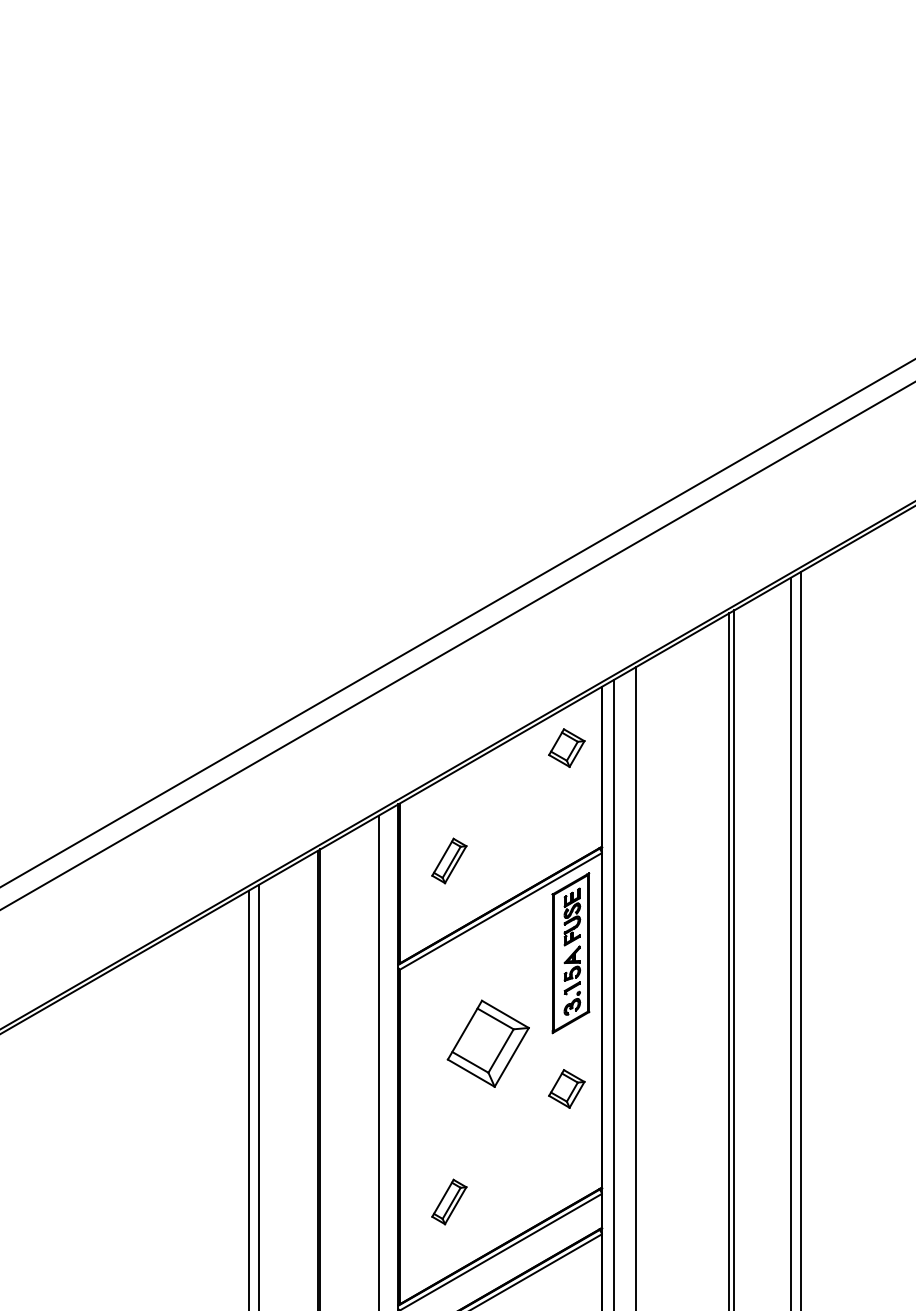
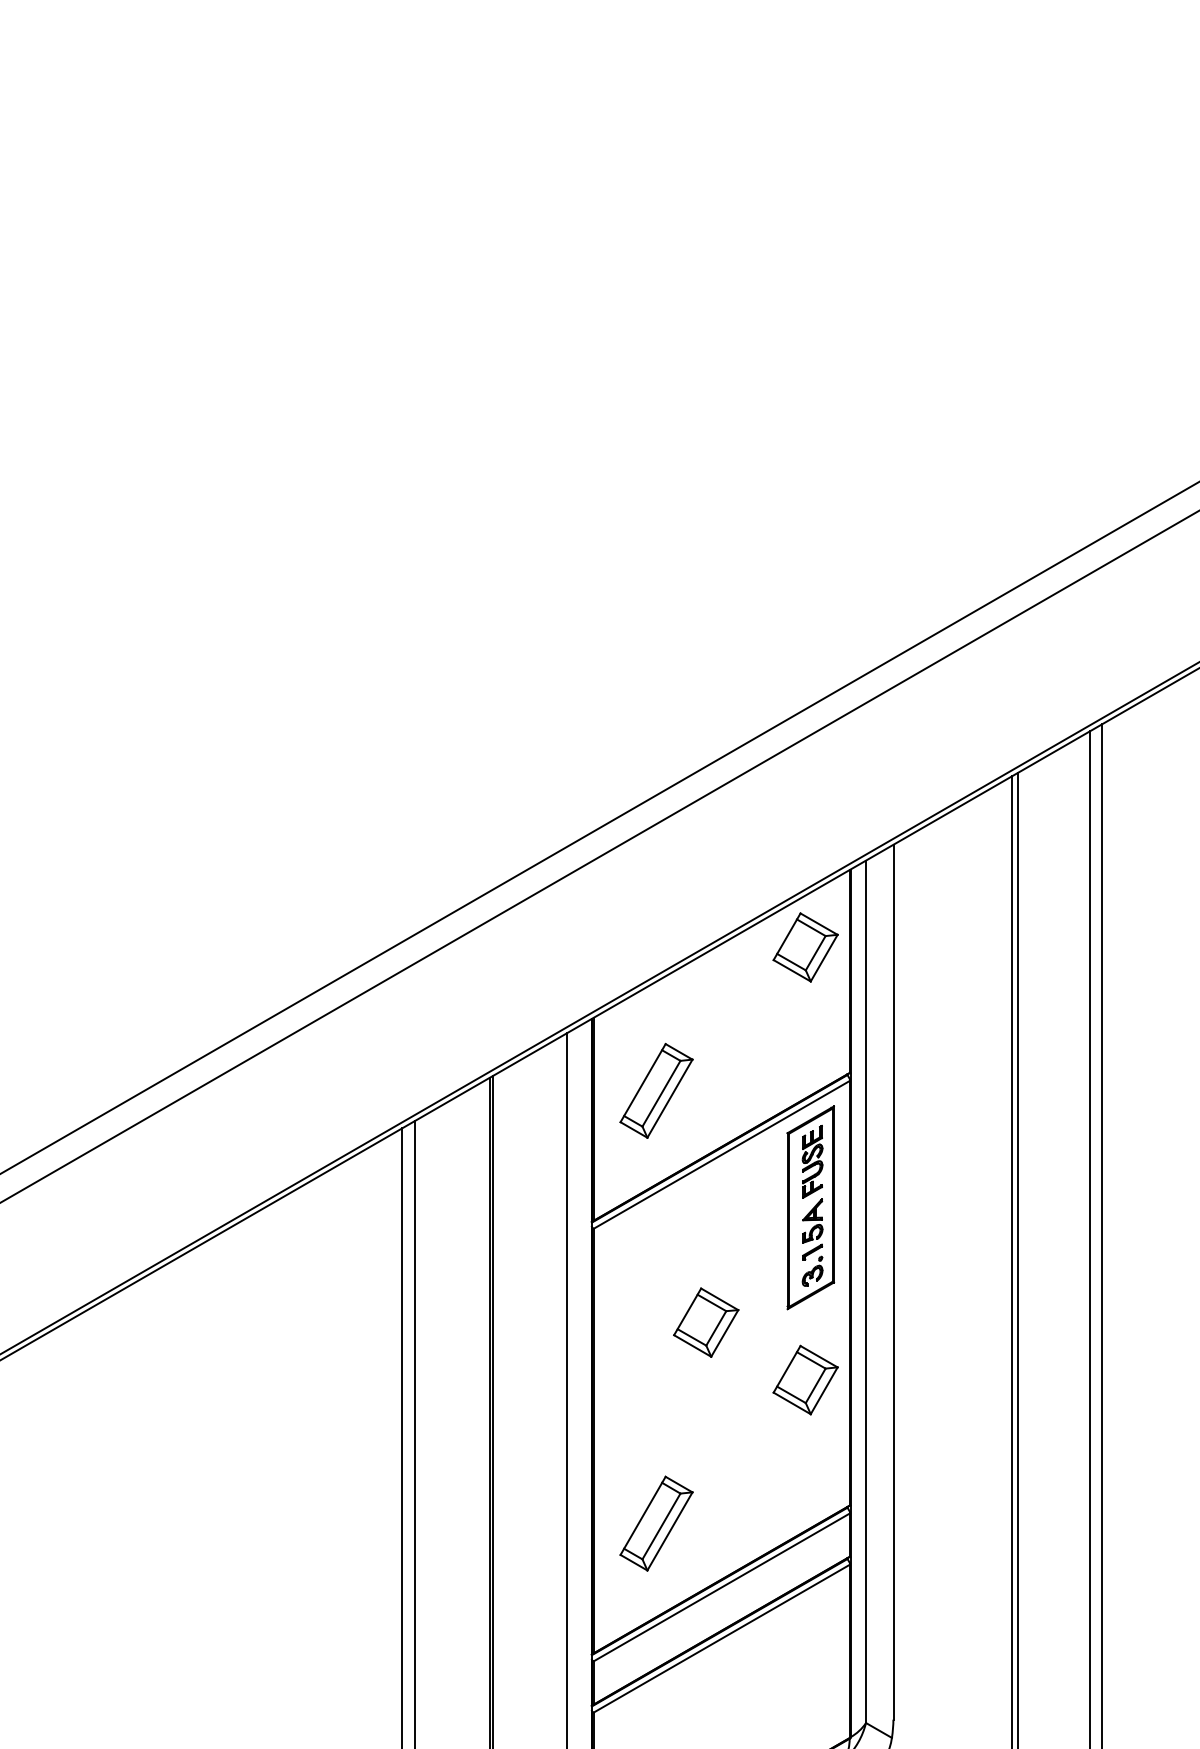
part: (566, 748) -> (805, 947), size x1.43
part: (449, 860) -> (656, 1090), size x1.67
part: (488, 1043) -> (706, 1322), size x0.62
part: (566, 1088) -> (805, 1379), size x1.43
part: (449, 1201) -> (656, 1523), size x1.67

